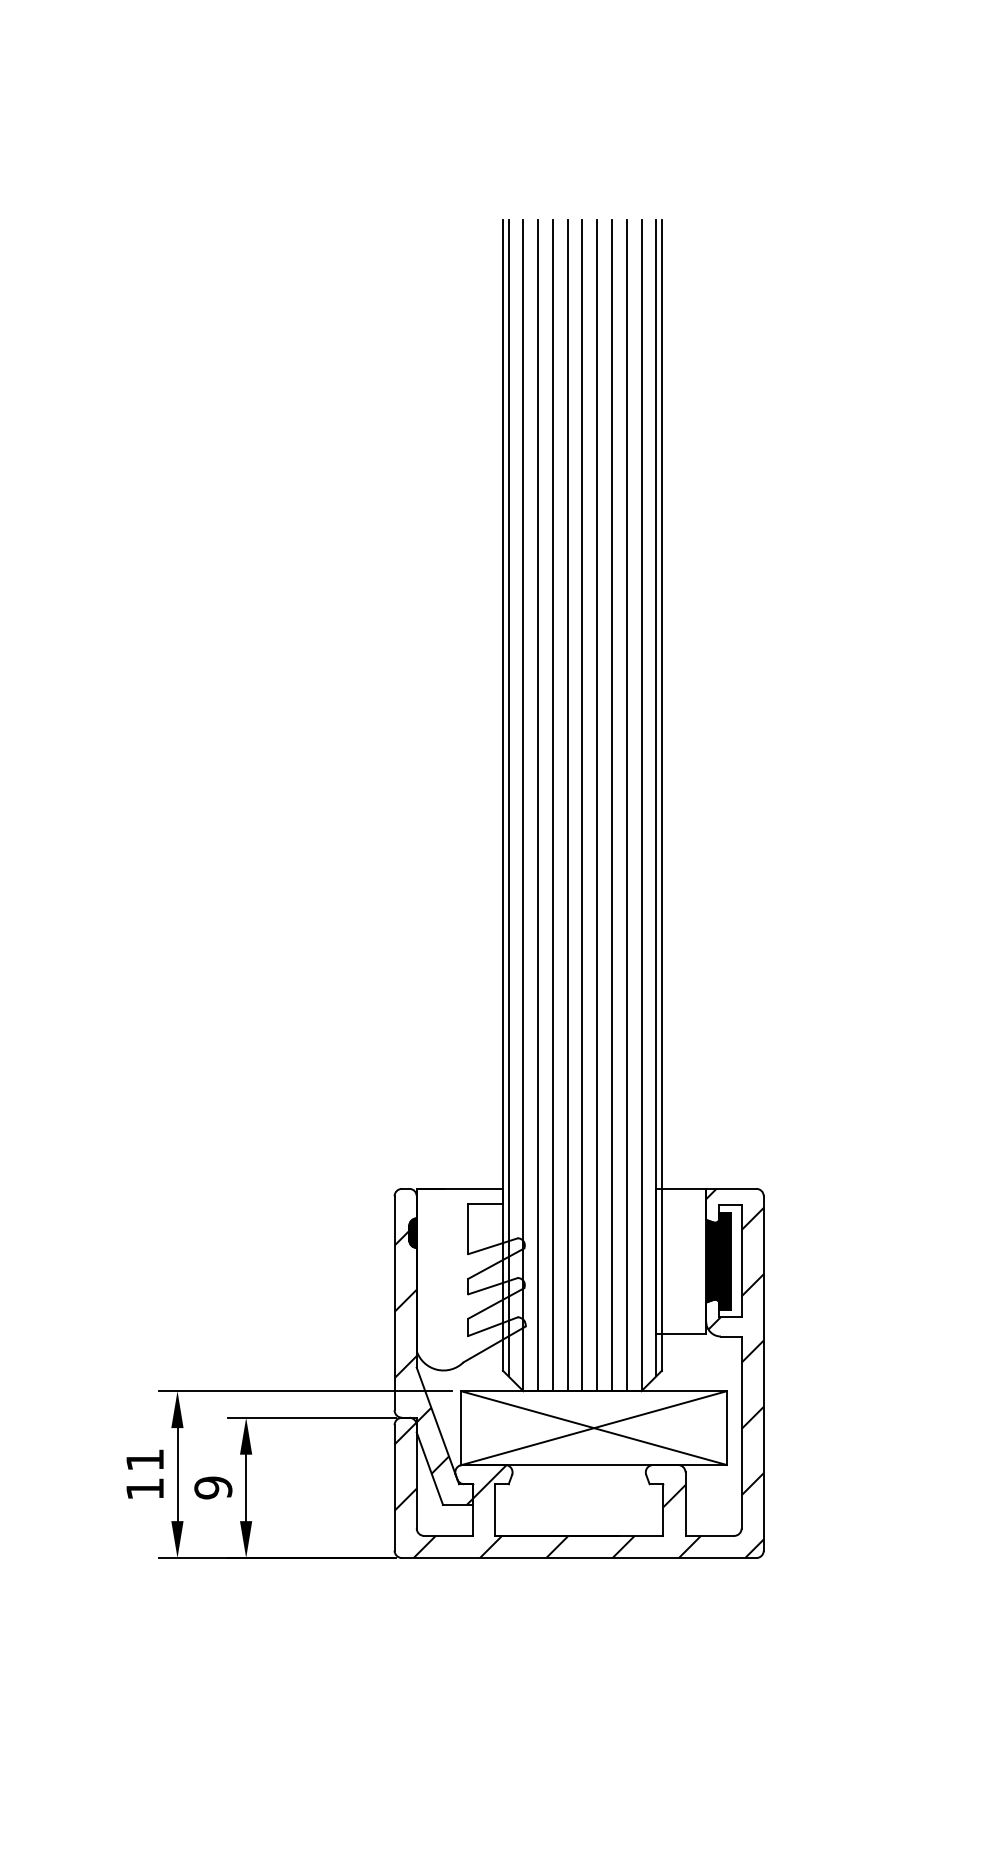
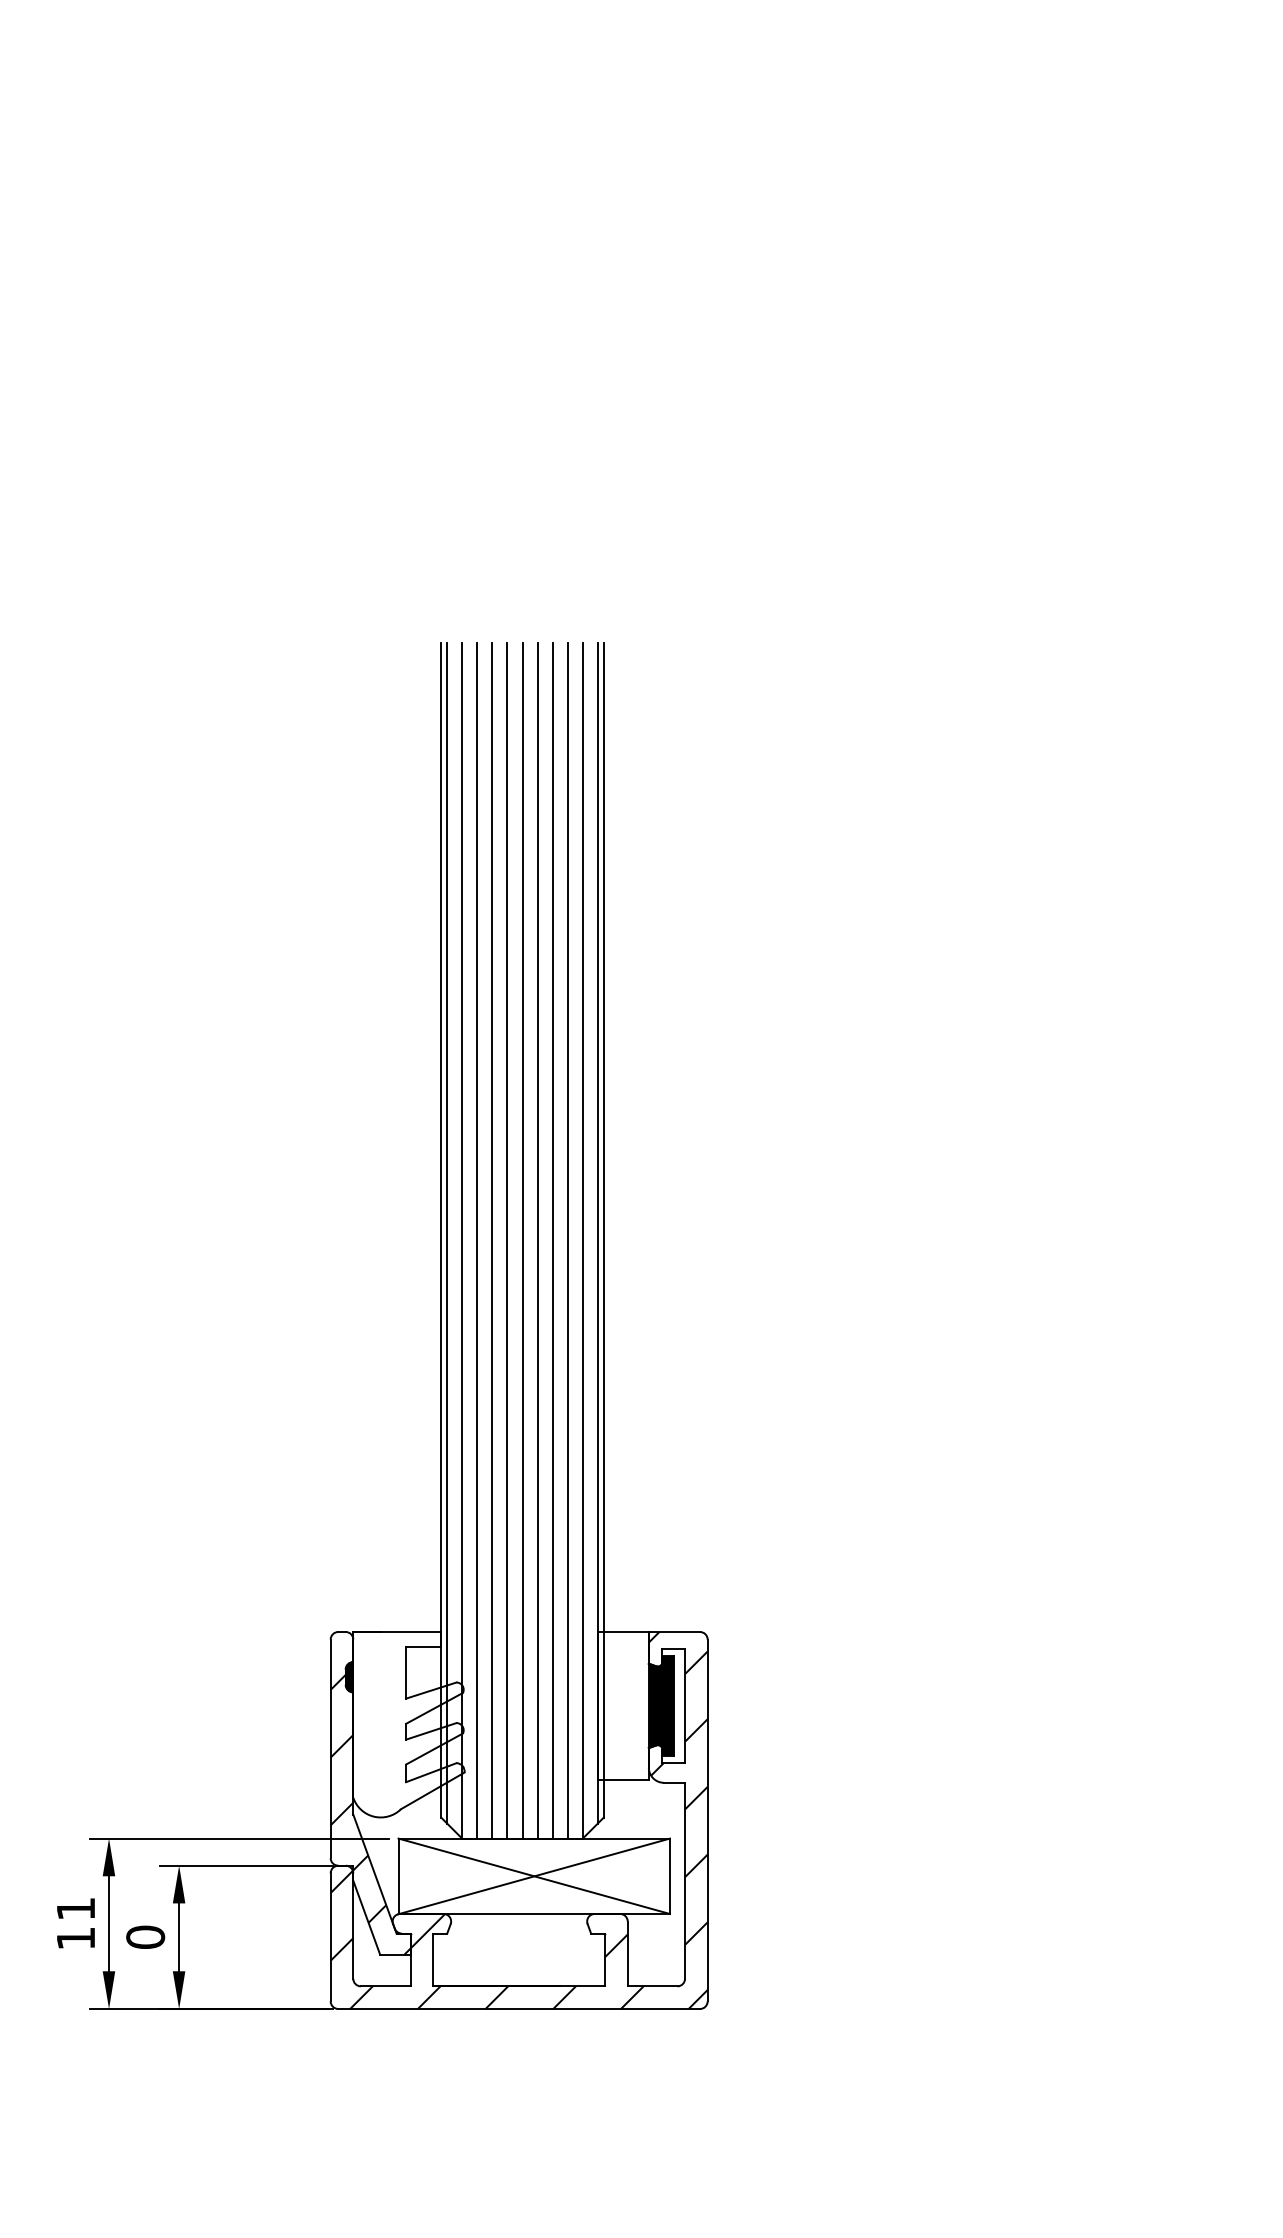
text: (213, 1488) -> (145, 1937), 9 -> 0

